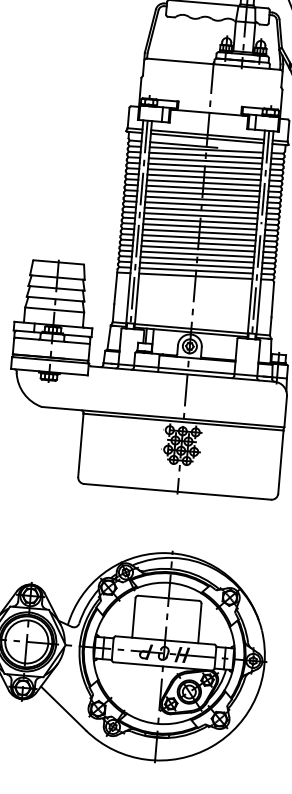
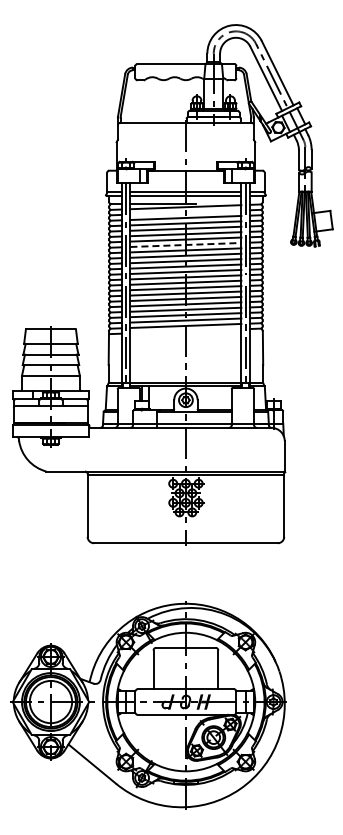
line: (205, 155) -> (185, 212), removed
line: (202, 187) -> (185, 244), solid -> dashed
line: (195, 276) -> (185, 331), removed

